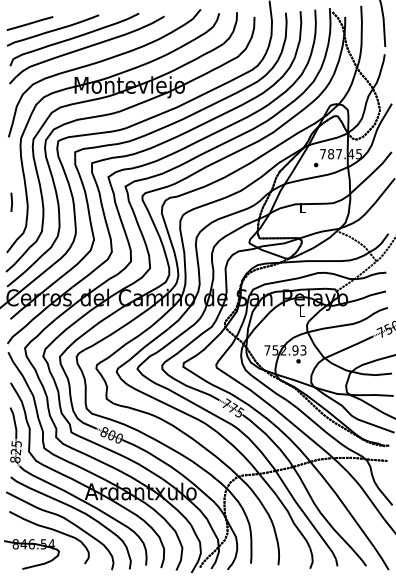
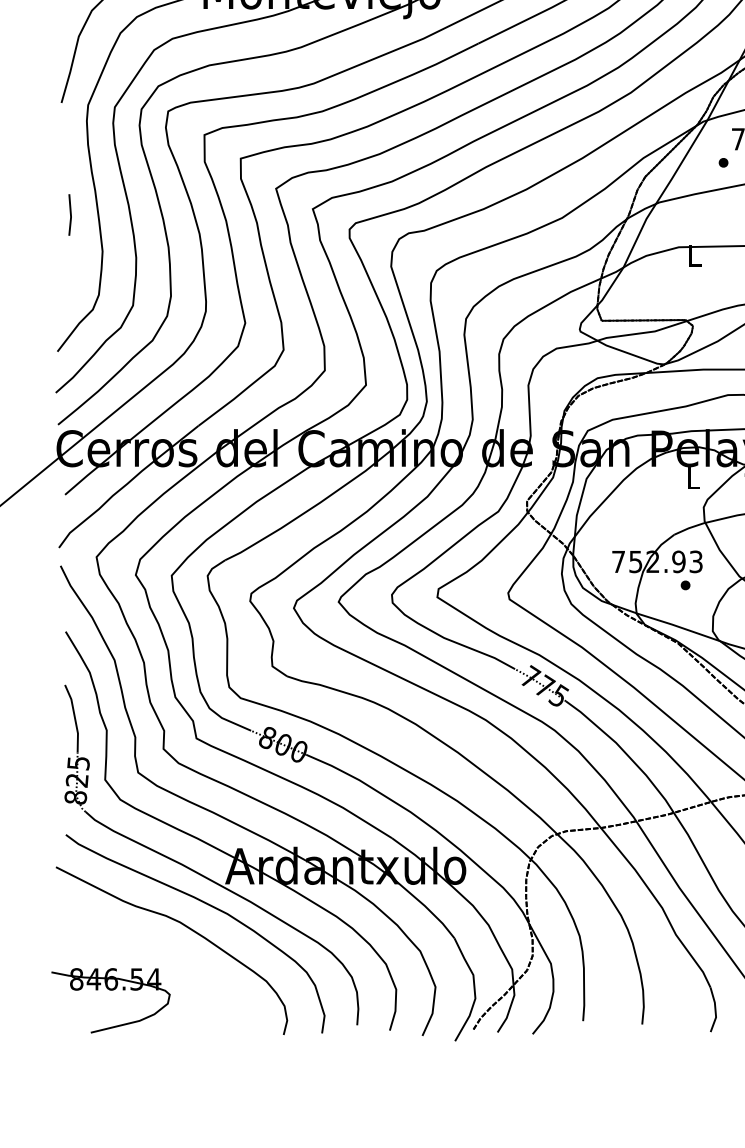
line: (11, 201) -> (69, 213), moved
curve: (52, 530) -> (155, 949), removed

